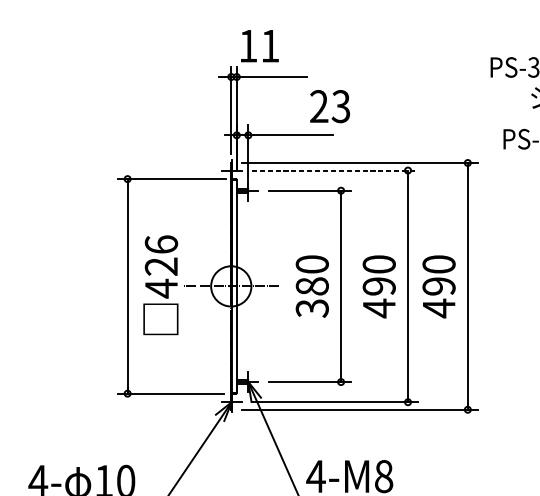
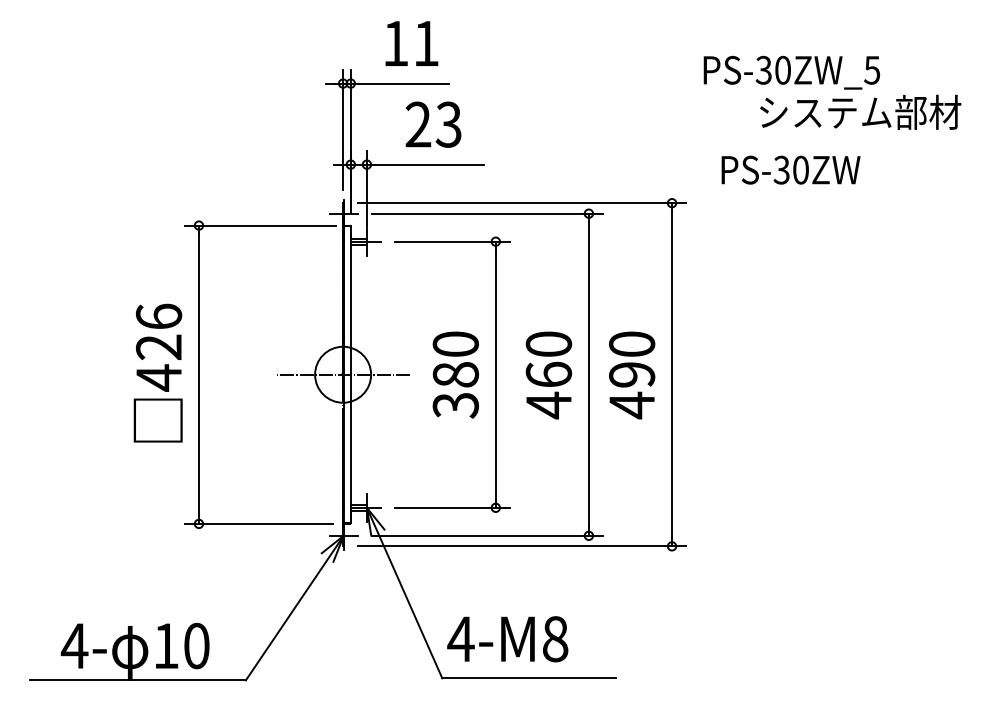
text: (259, 46) -> (411, 43), moved
text: (330, 106) -> (433, 124), moved
line: (335, 170) -> (487, 213), dashed -> solid
text: (160, 284) -> (157, 372), moved
text: (378, 286) -> (548, 374), 490 -> 460

